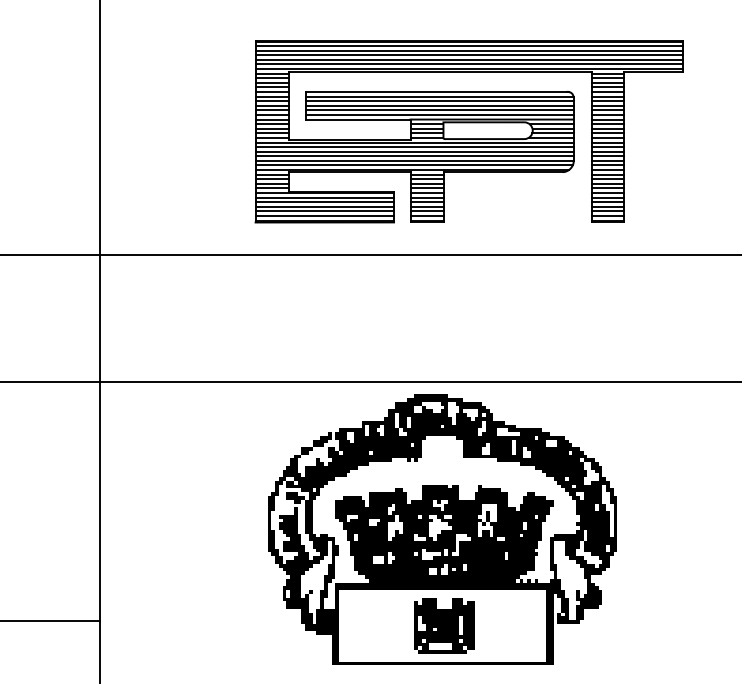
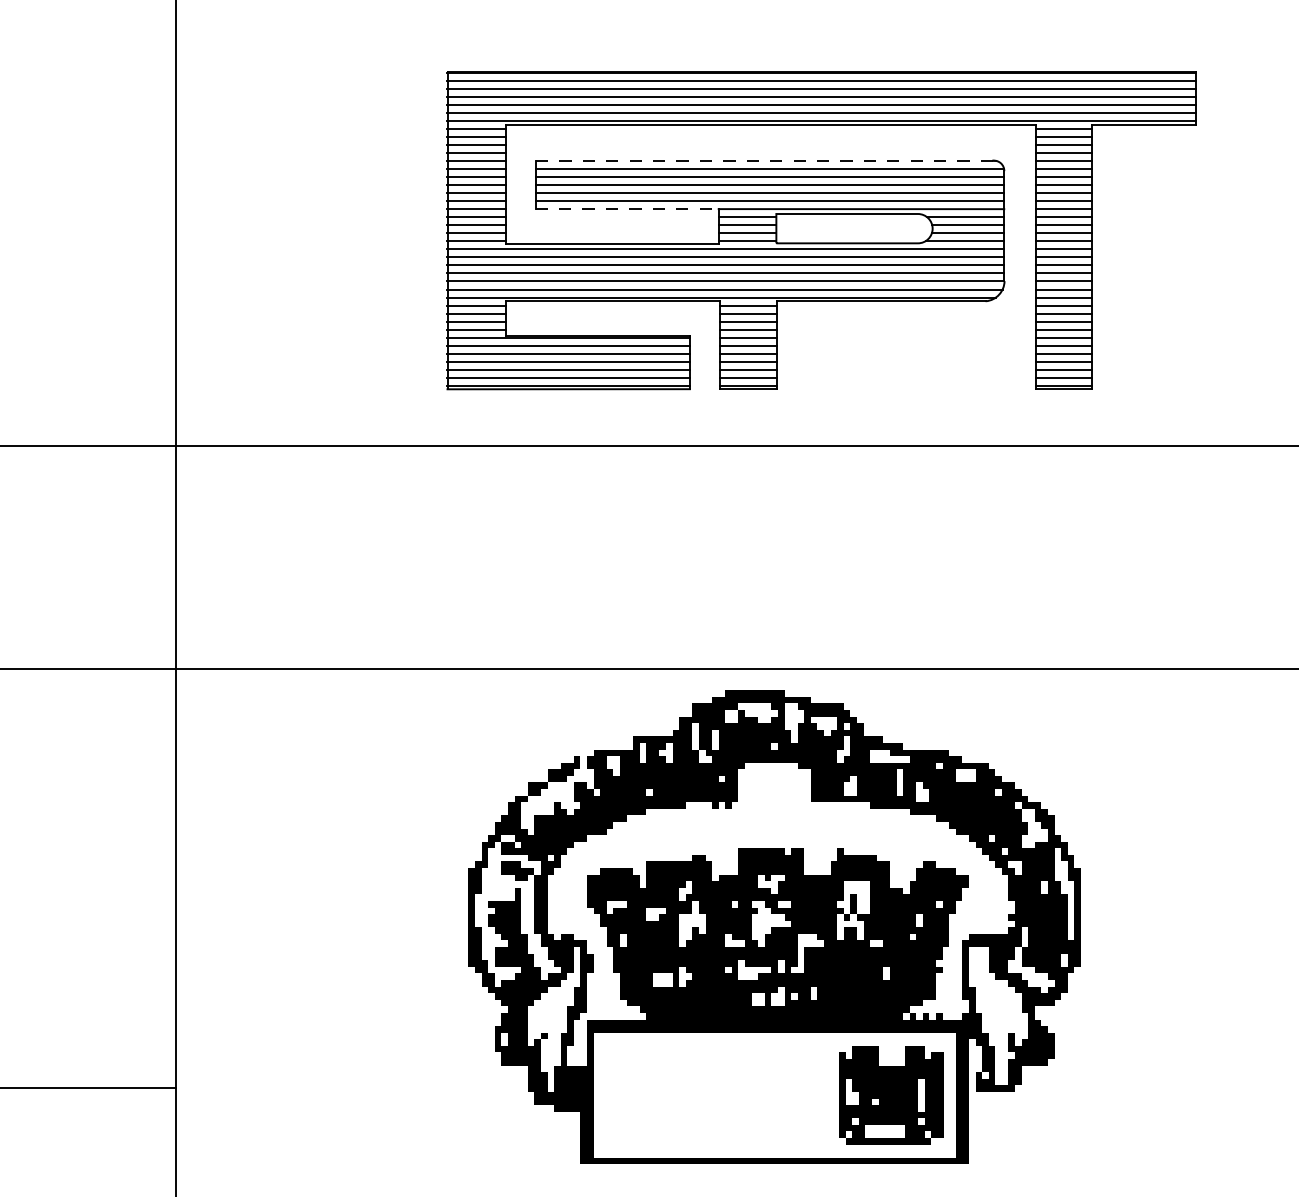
line: (436, 91) -> (764, 160), solid -> dashed
line: (358, 119) -> (627, 209), solid -> dashed
part: (444, 625) -> (891, 1094), moved

